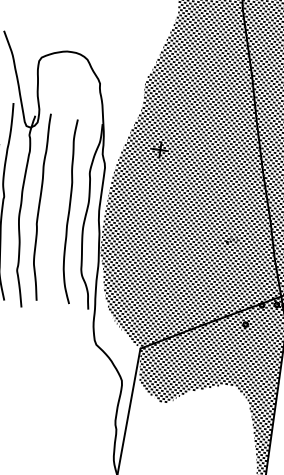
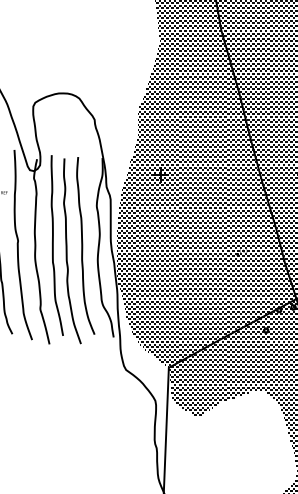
curve: (53, 214) -> (67, 251), added

